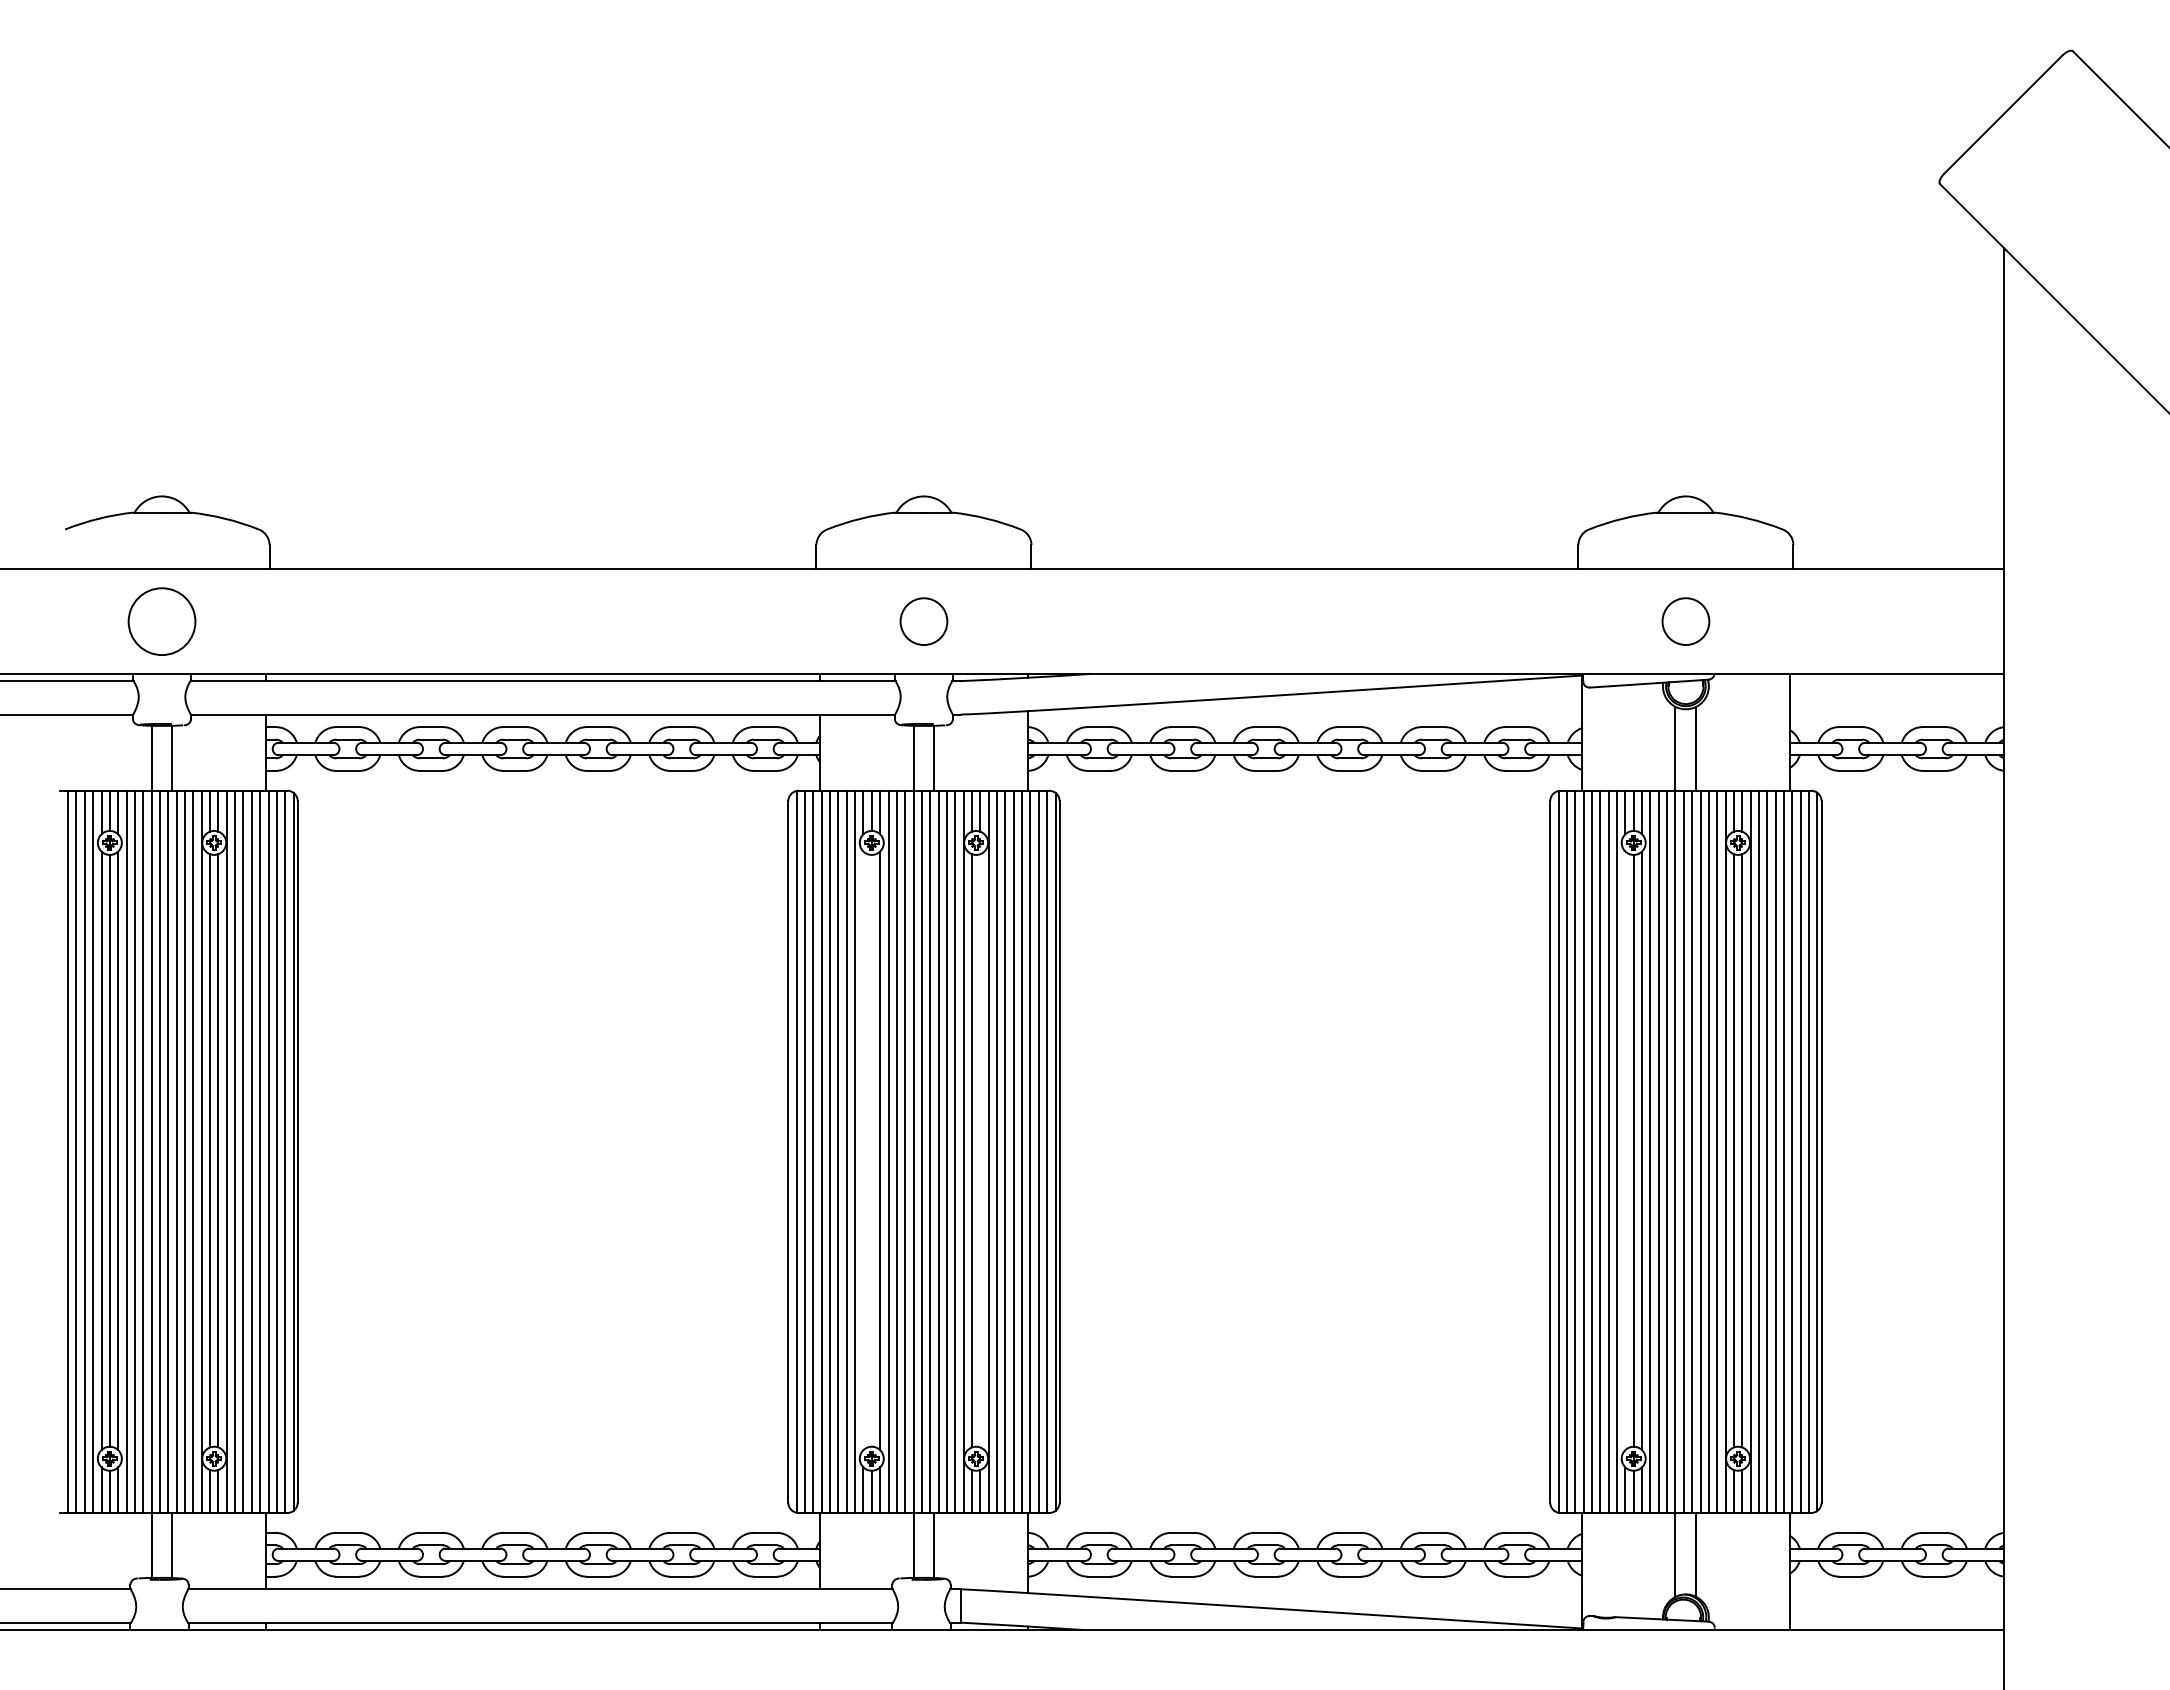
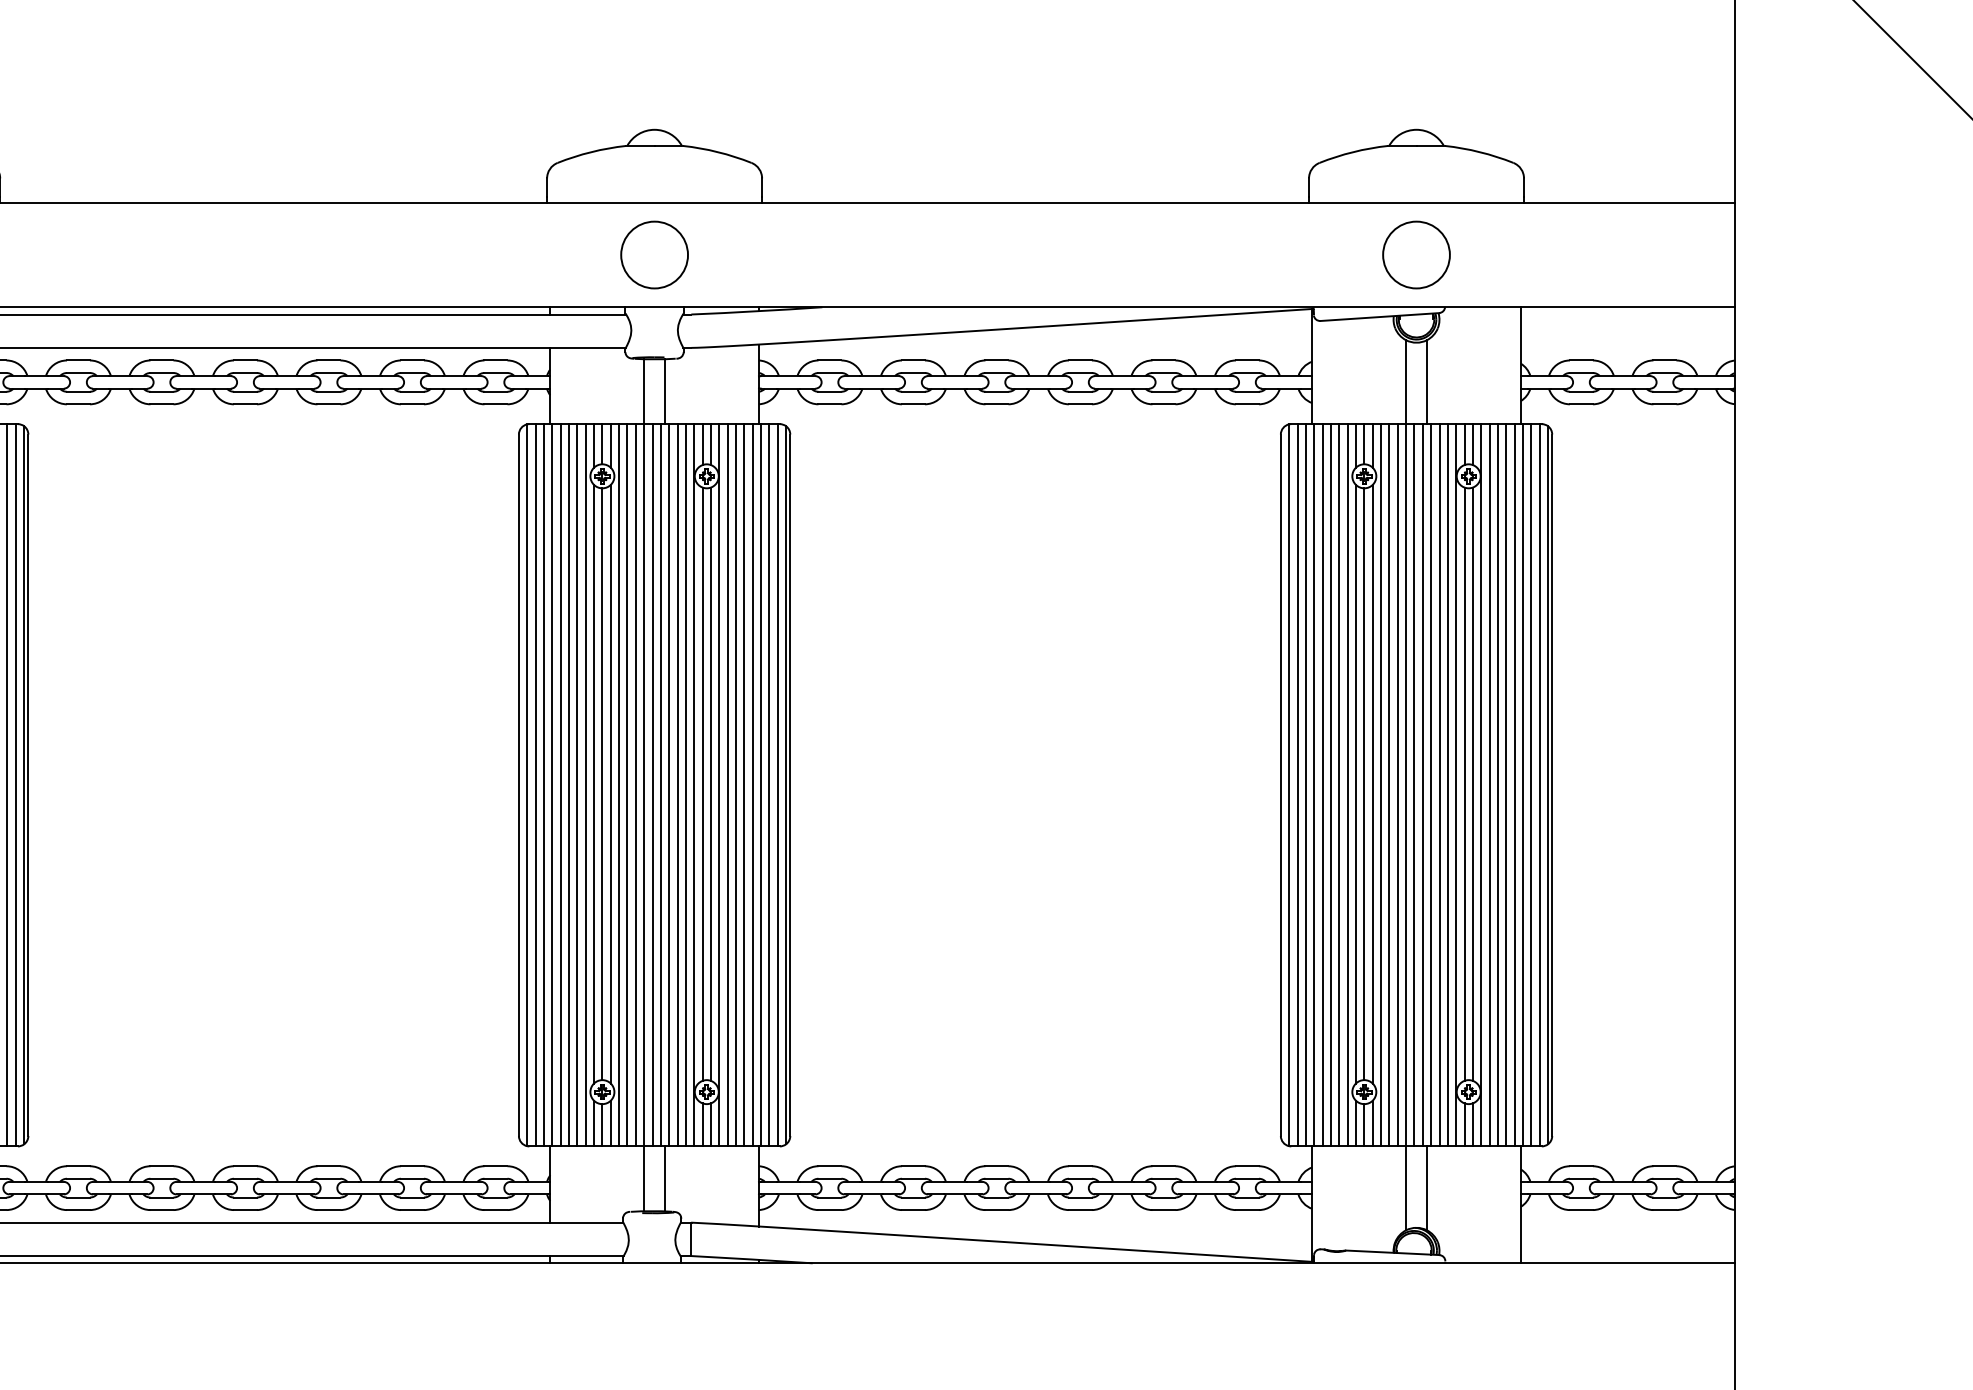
circle: (923, 621) -> (654, 254), size x1.43
circle: (1685, 621) -> (1416, 254), size x1.43
line: (863, 1150) -> (594, 783), added
line: (871, 1150) -> (602, 783), added
line: (980, 1150) -> (711, 783), added
line: (1625, 1150) -> (1356, 783), added

